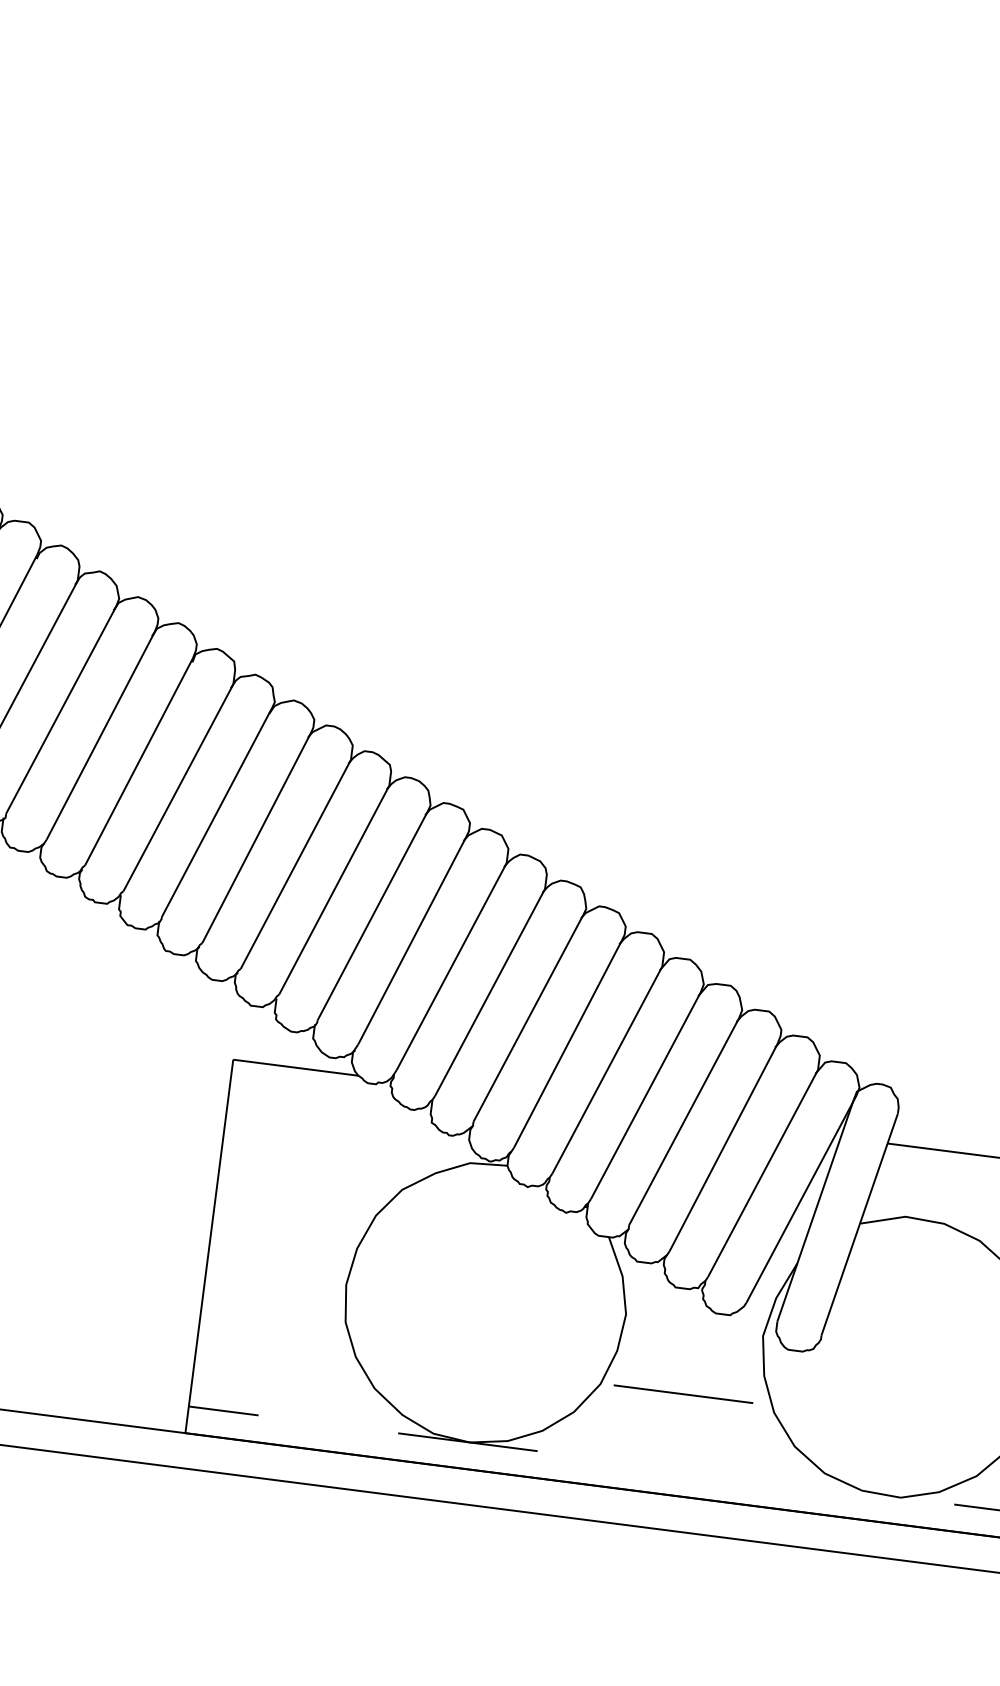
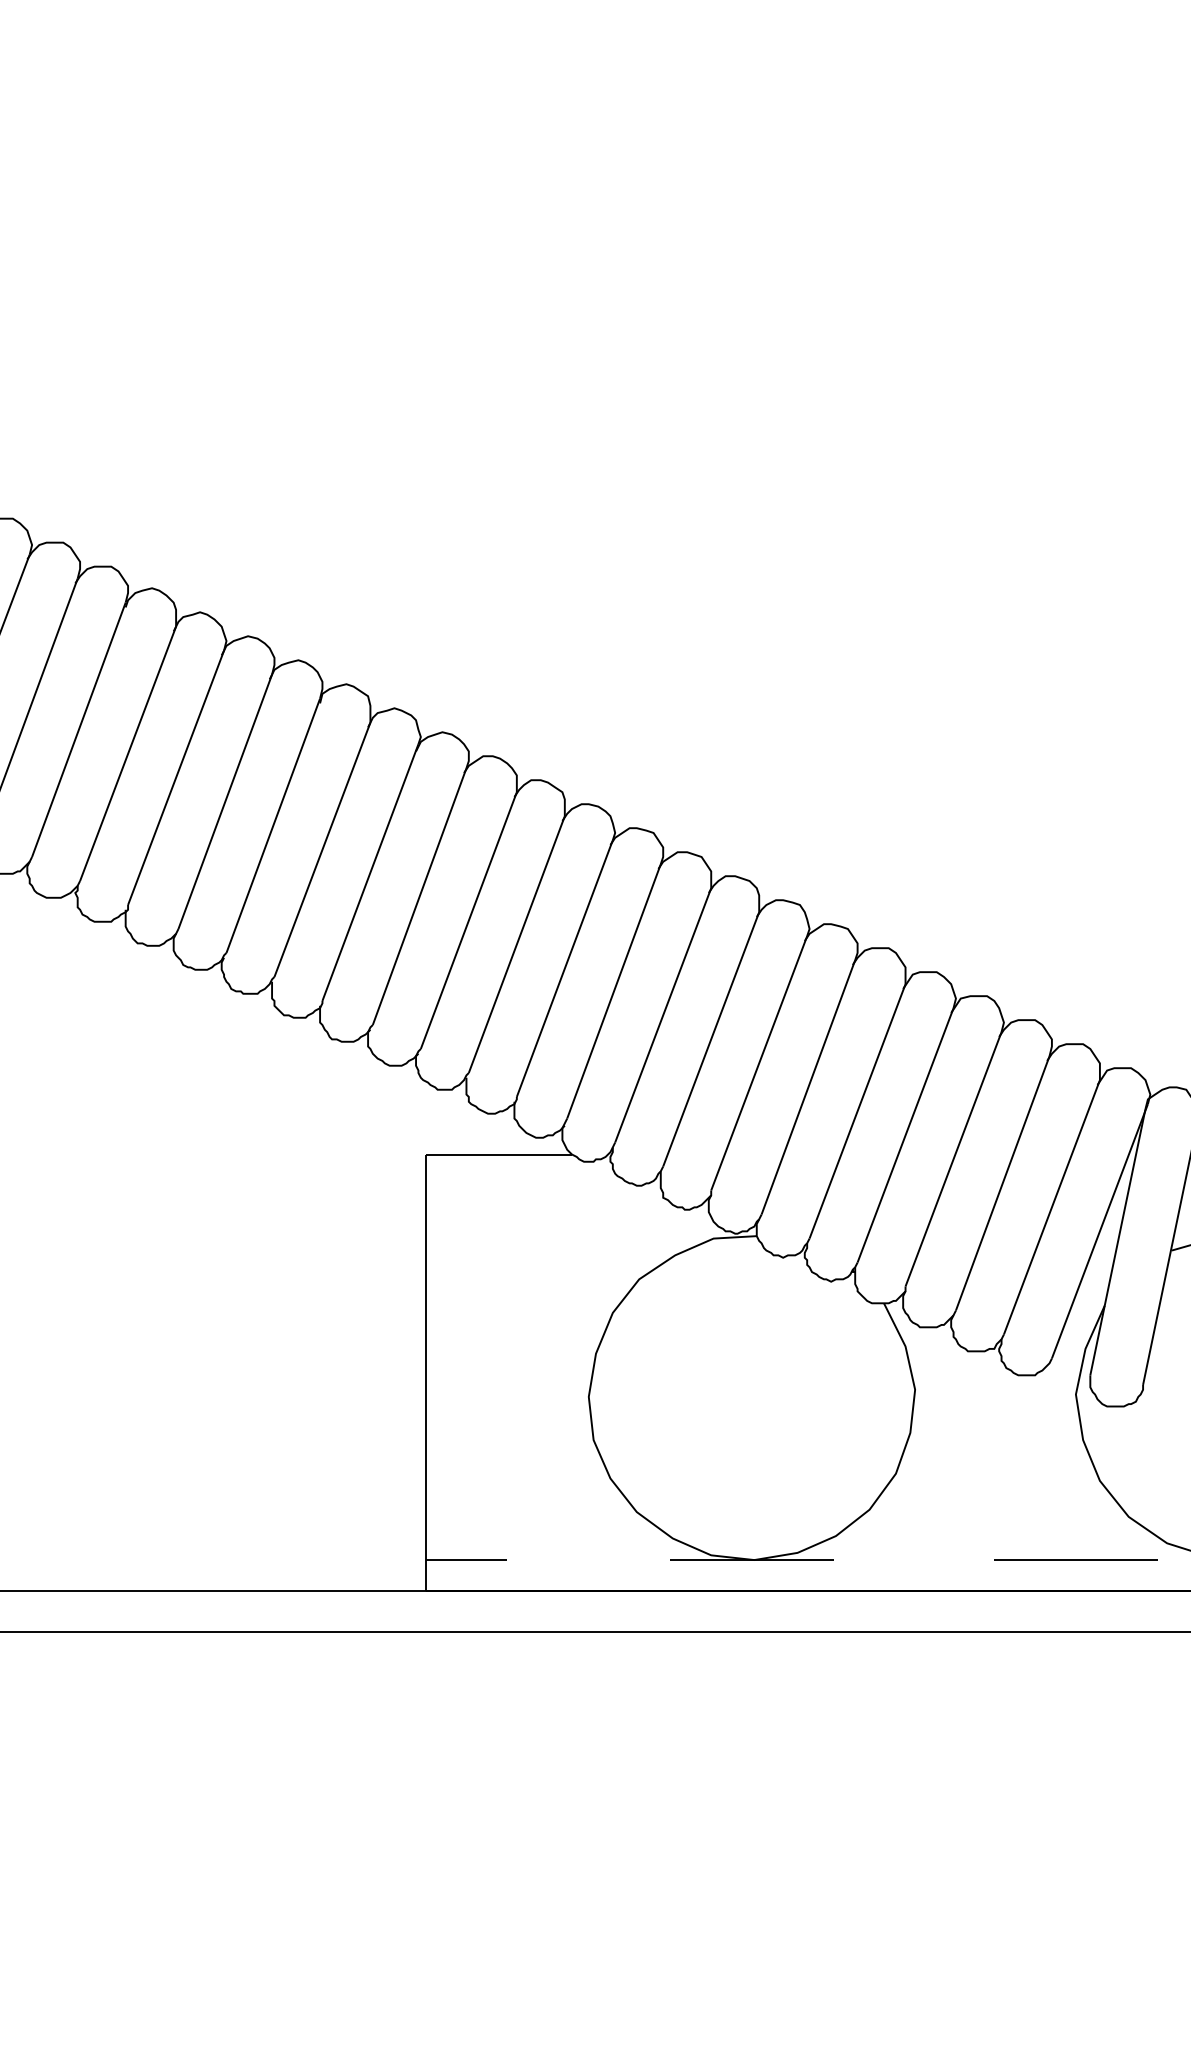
line: (683, 1393) -> (1075, 1559), moved

